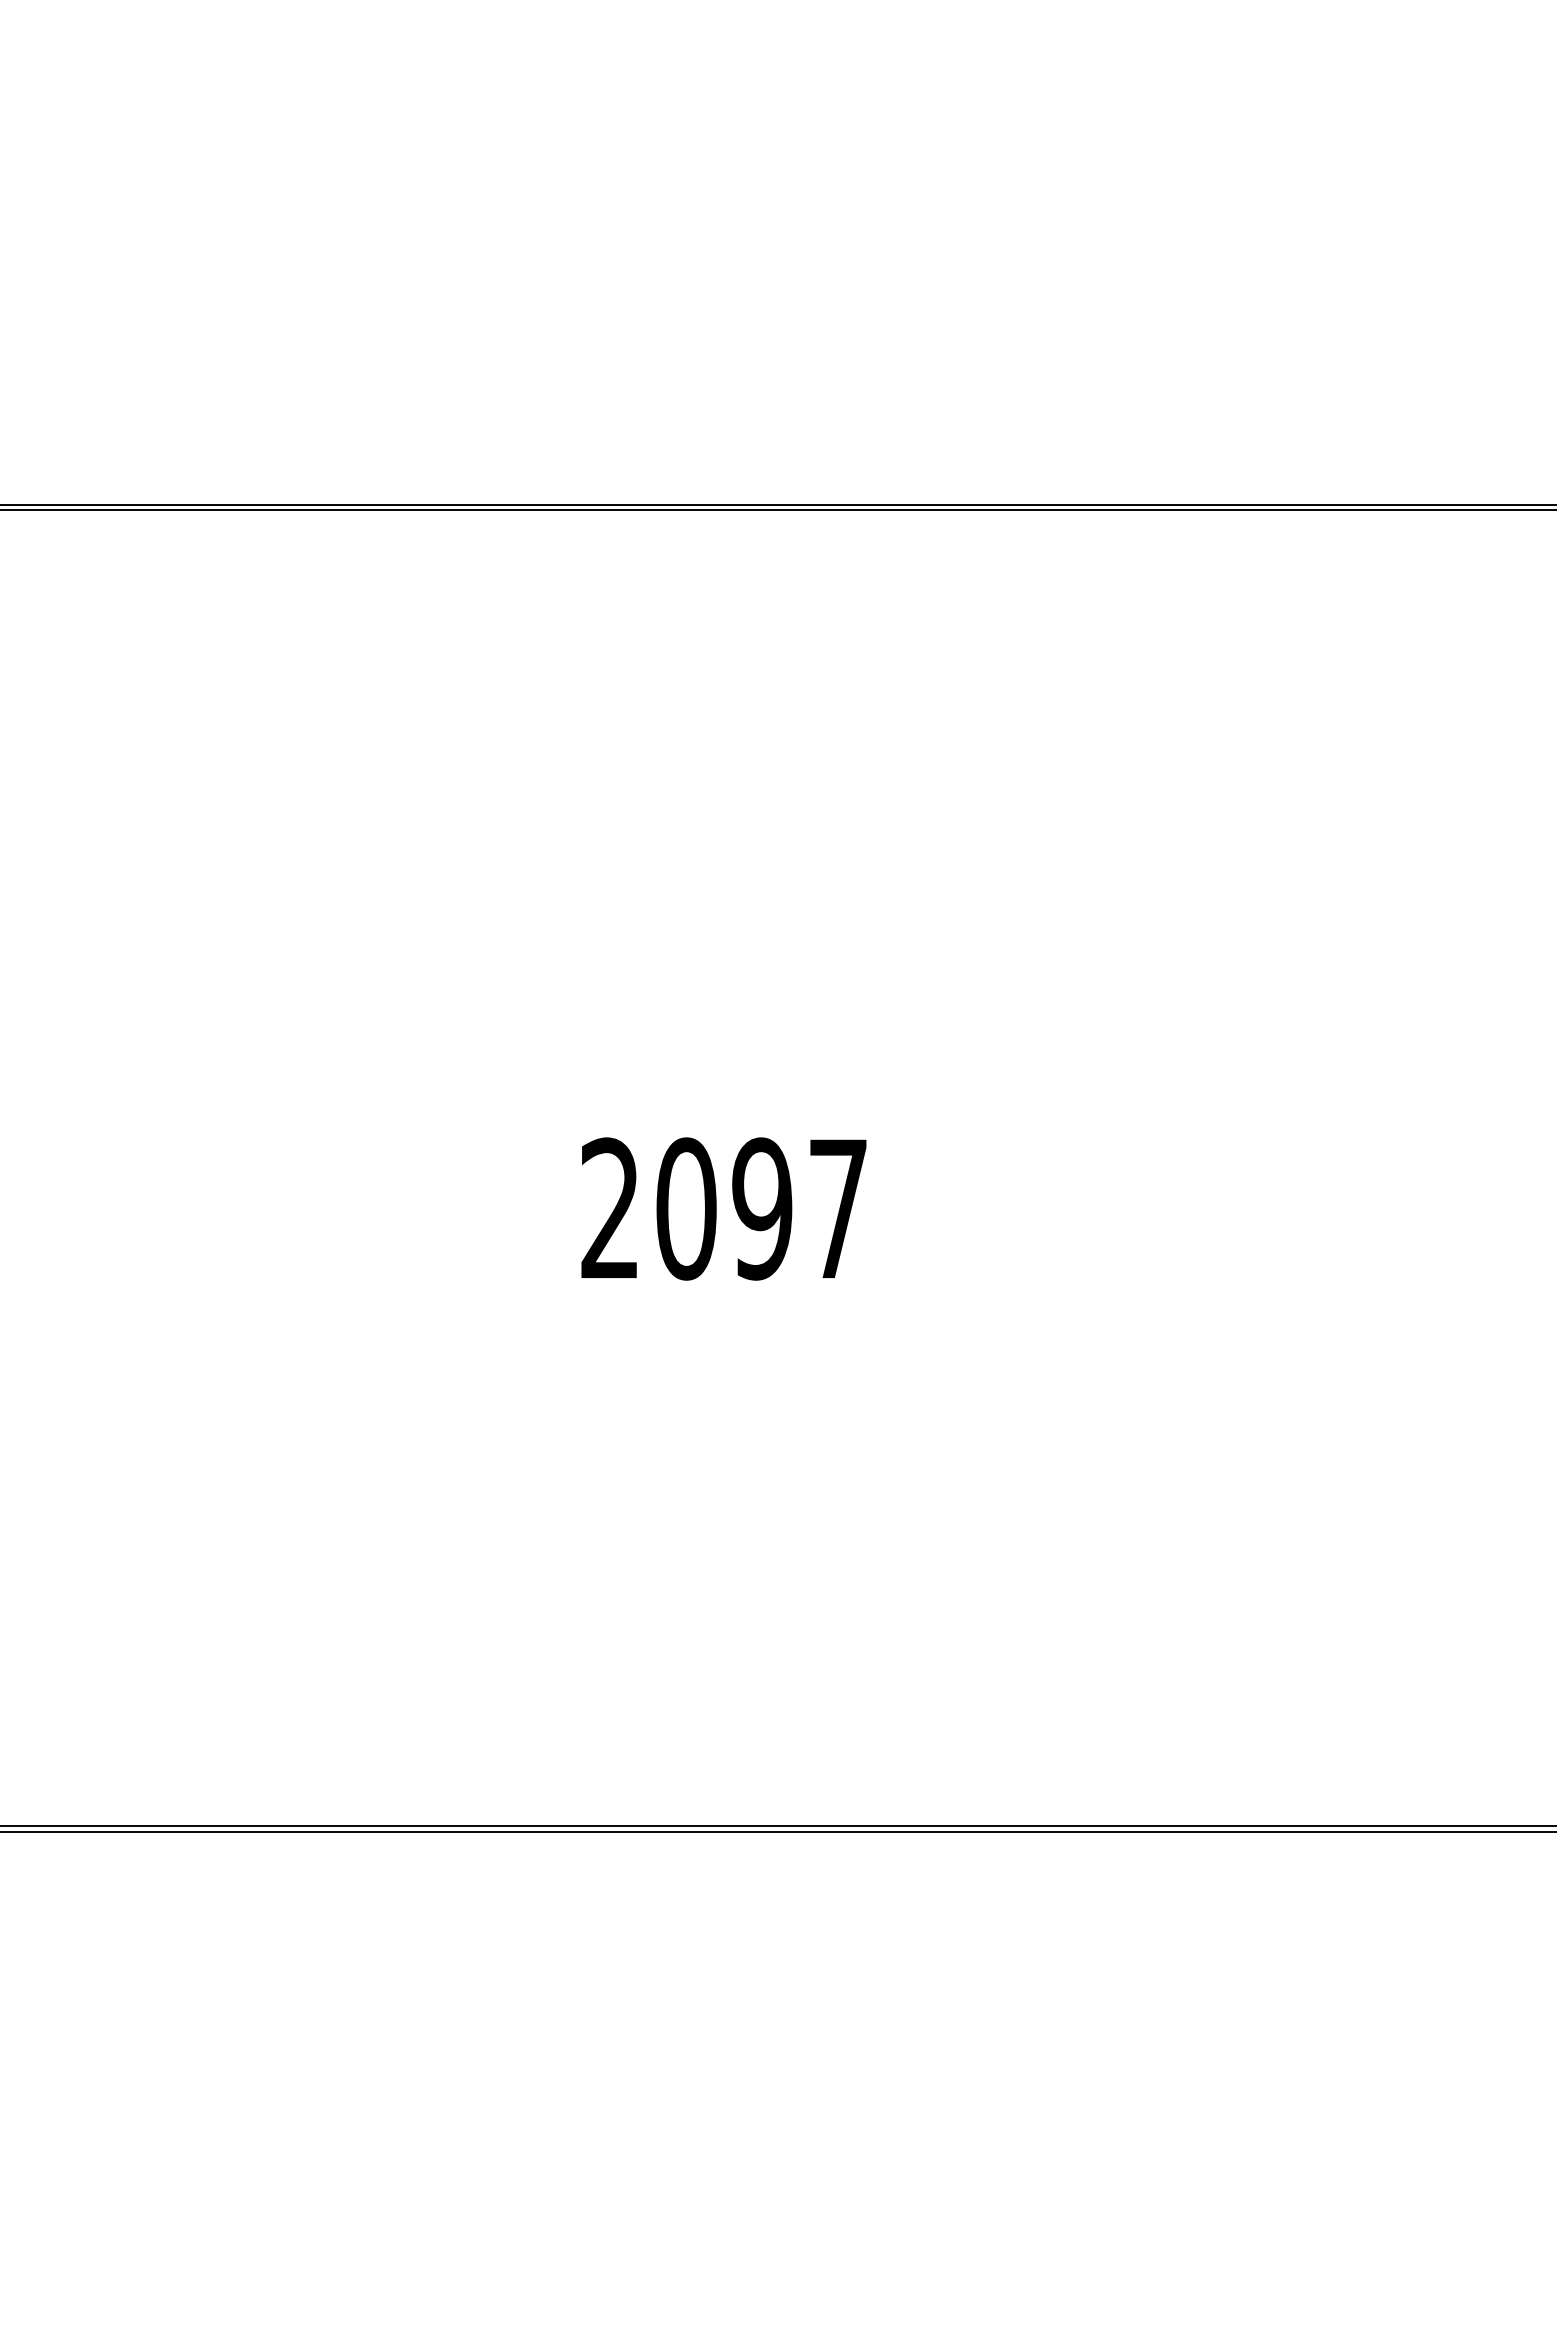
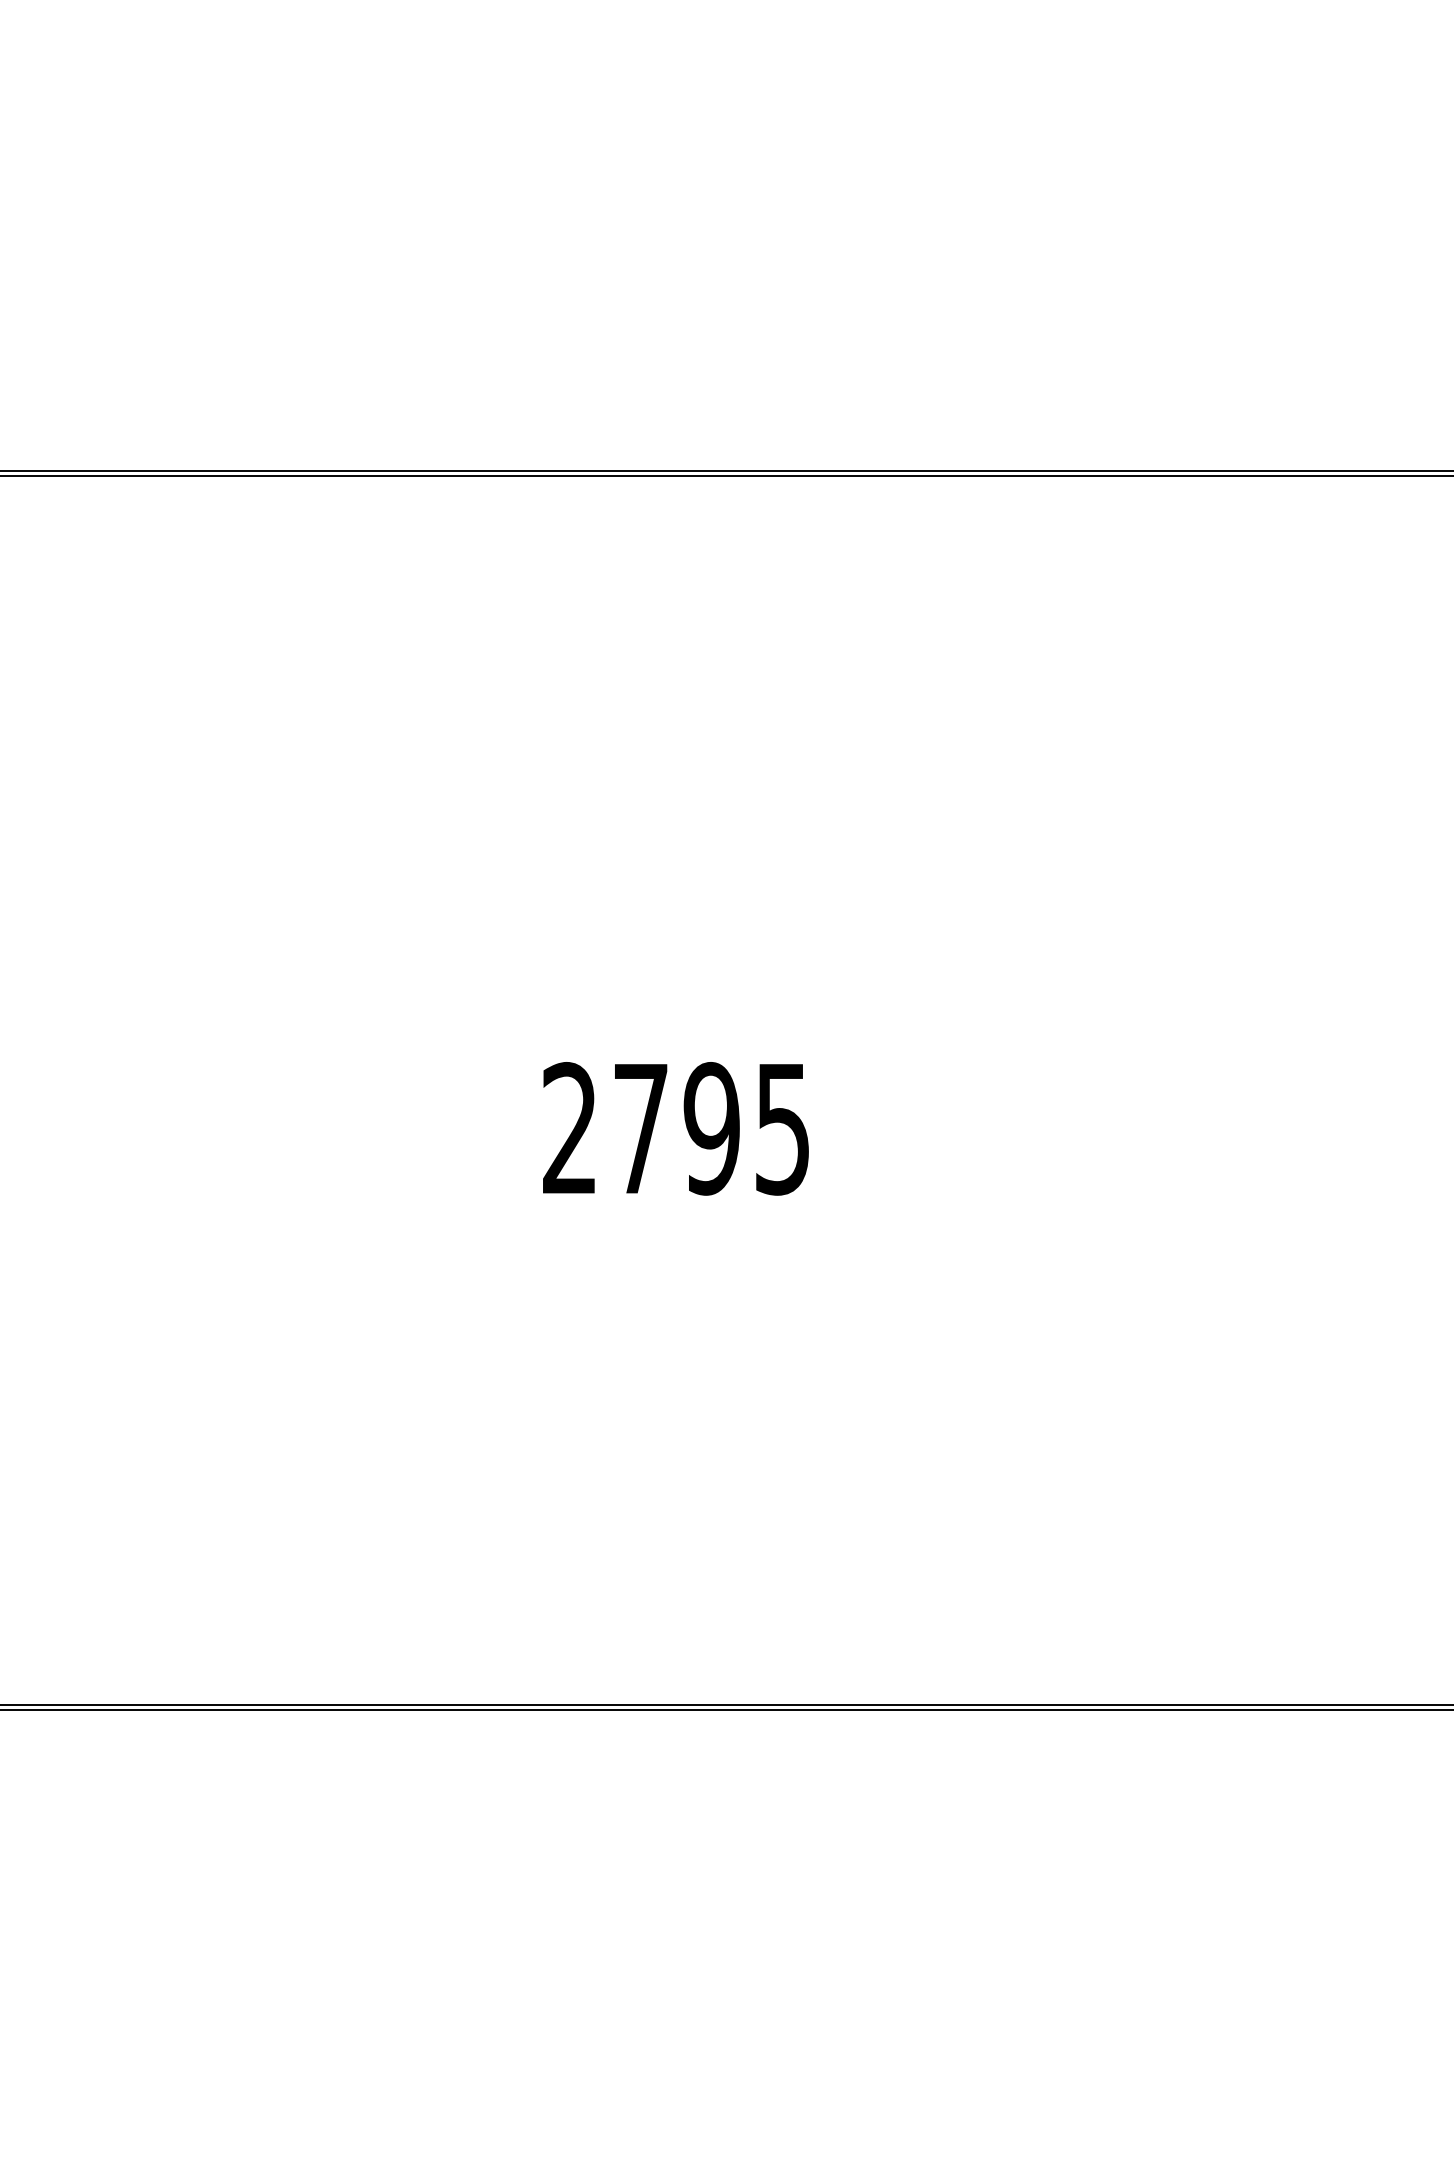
text: (761, 1208) -> (711, 1128), 2097 -> 2795

